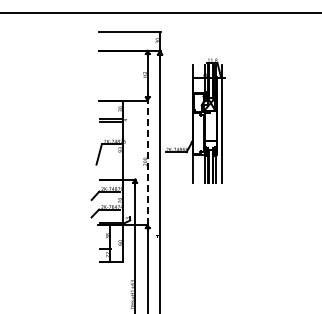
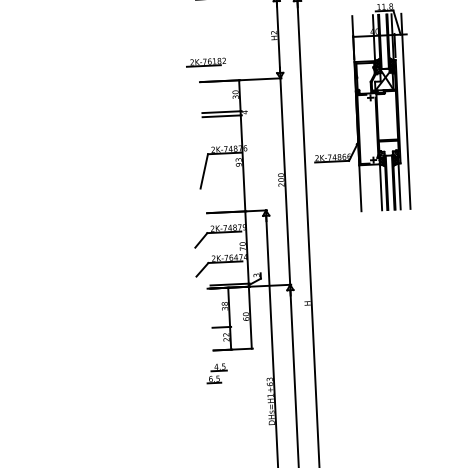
part: (103, 88) -> (206, 61), added
line: (147, 162) -> (285, 181), dashed -> solid
part: (100, 276) -> (215, 373), added

